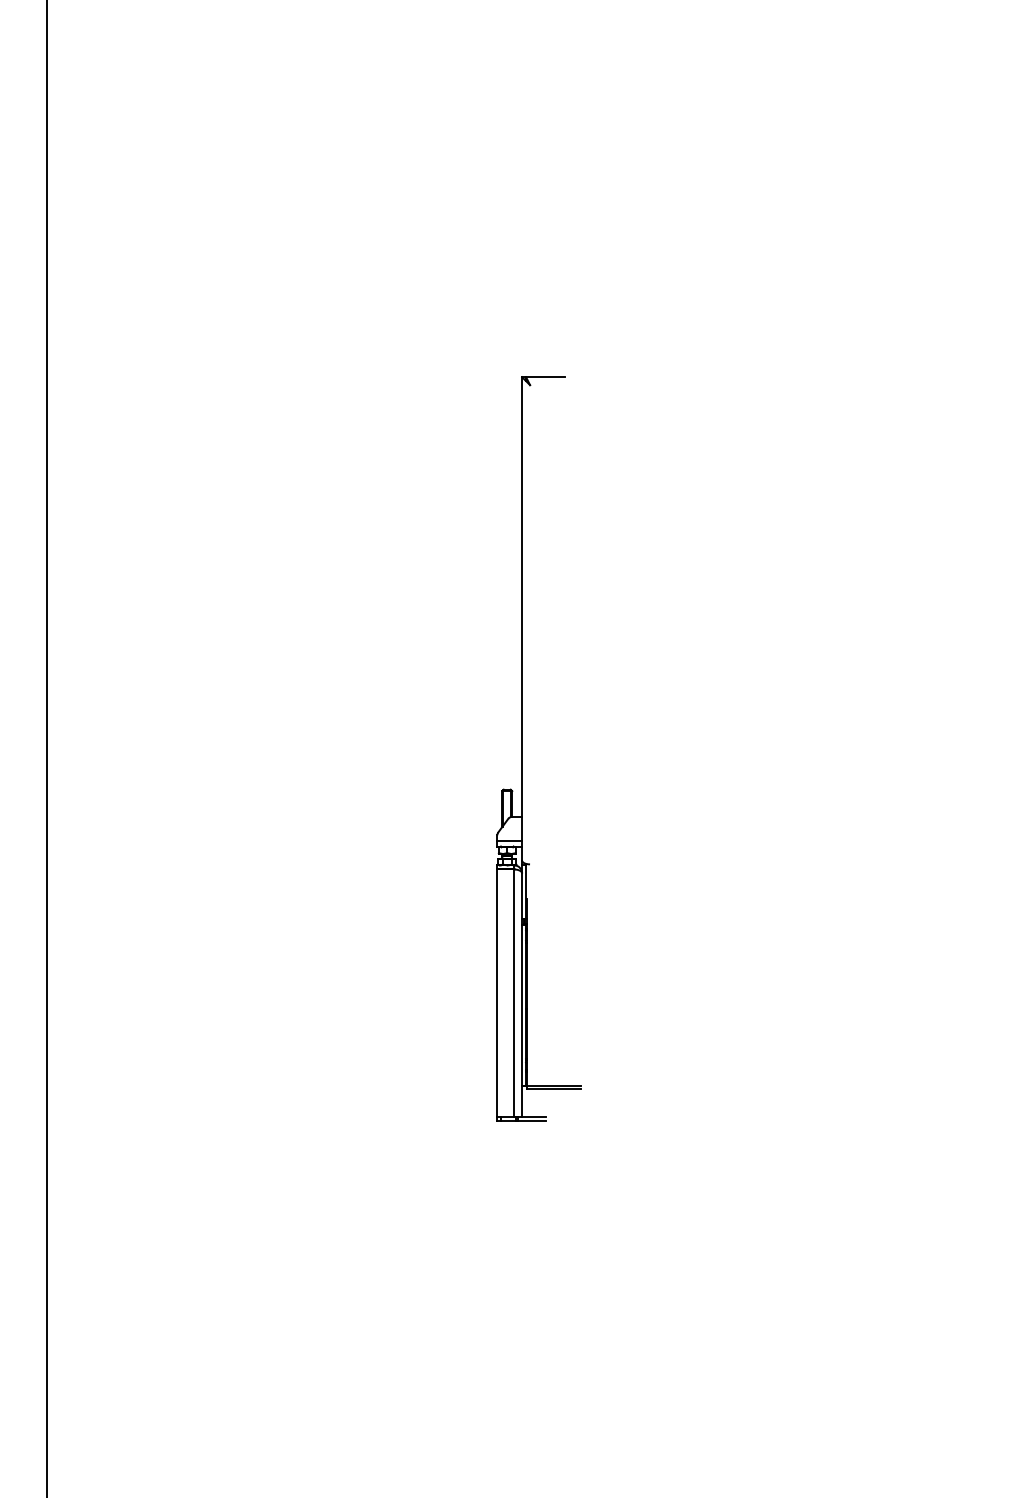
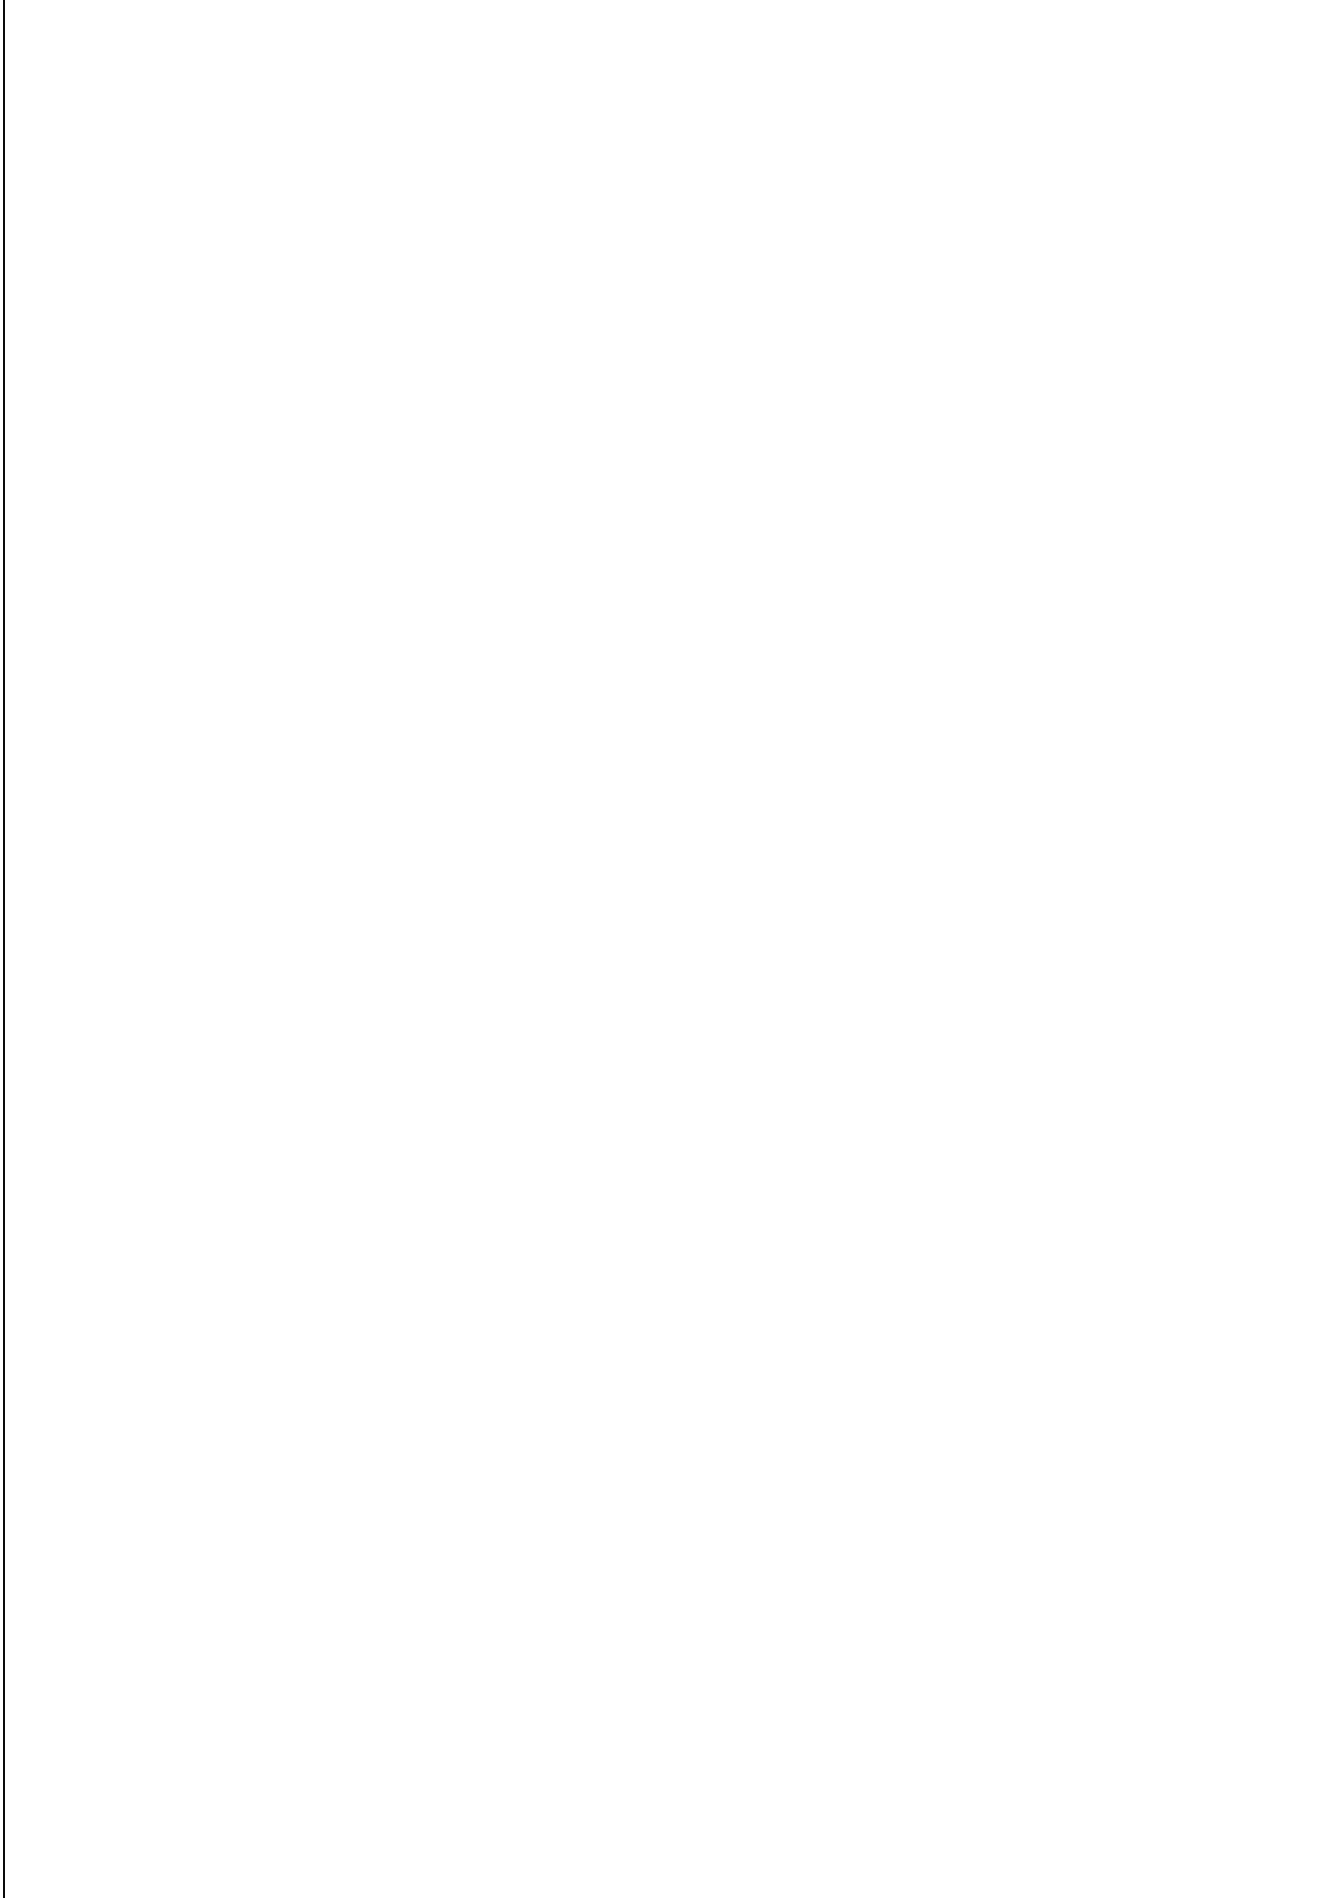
part: (522, 748) -> (648, 958), removed

